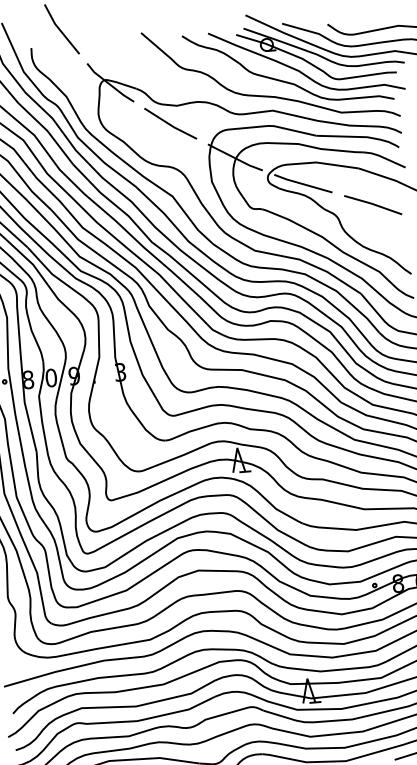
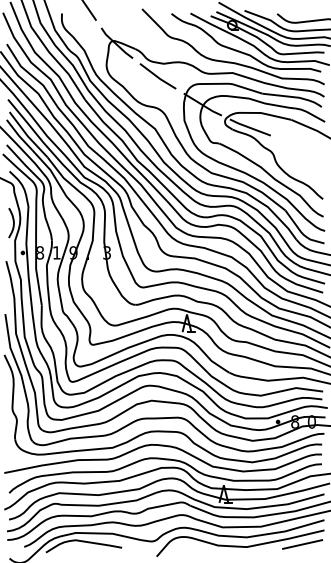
line: (373, 205) -> (299, 147), removed
text: (50, 377) -> (56, 252), 0 -> 1

